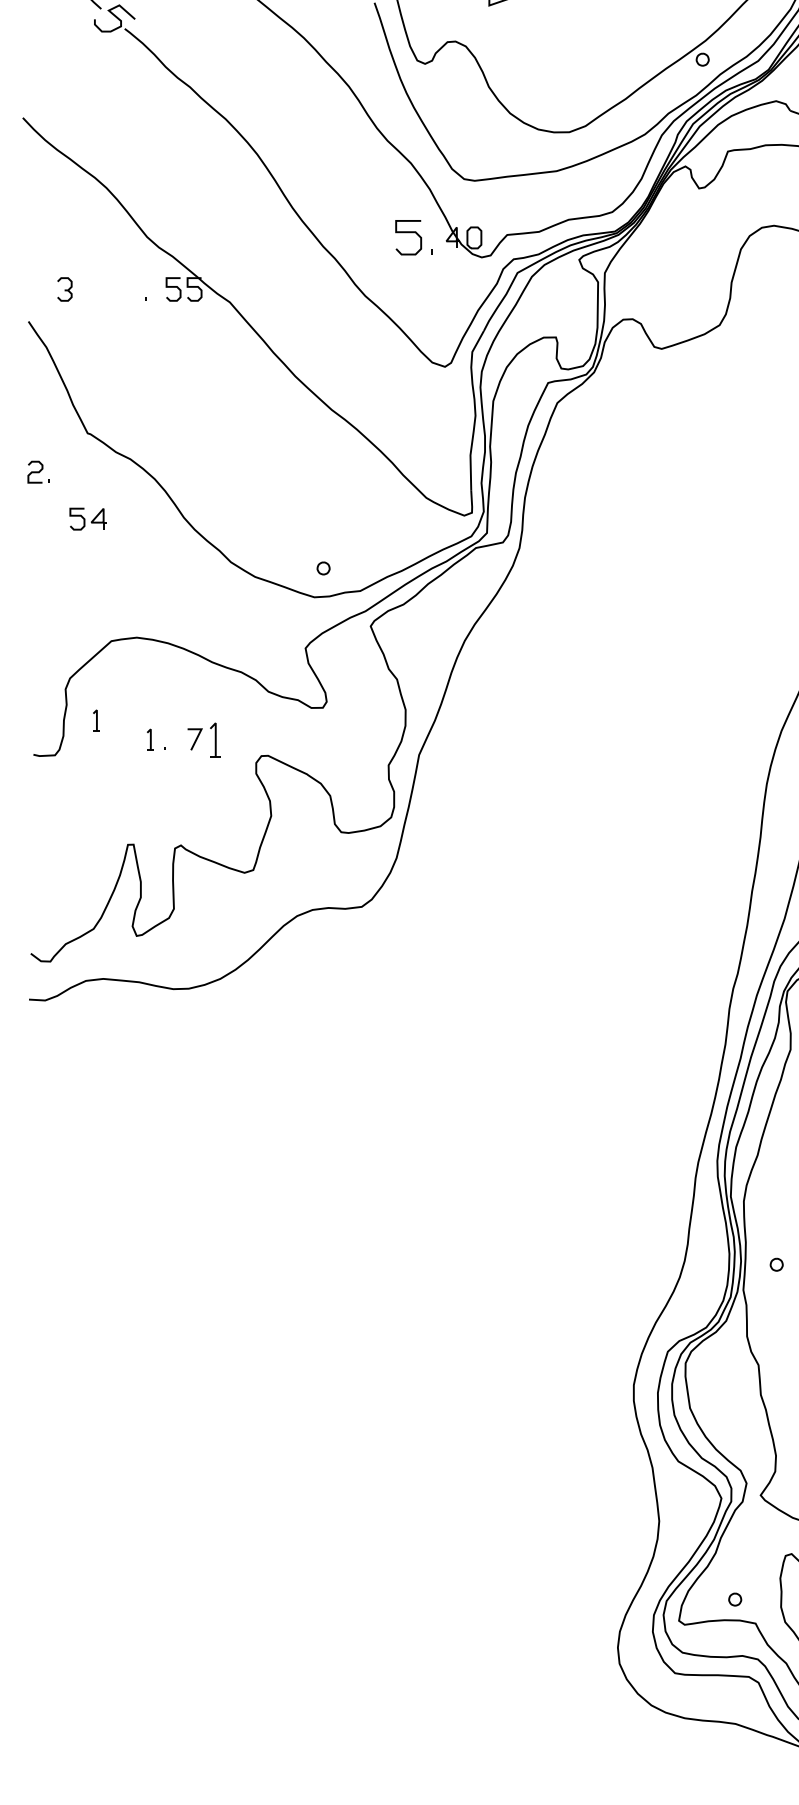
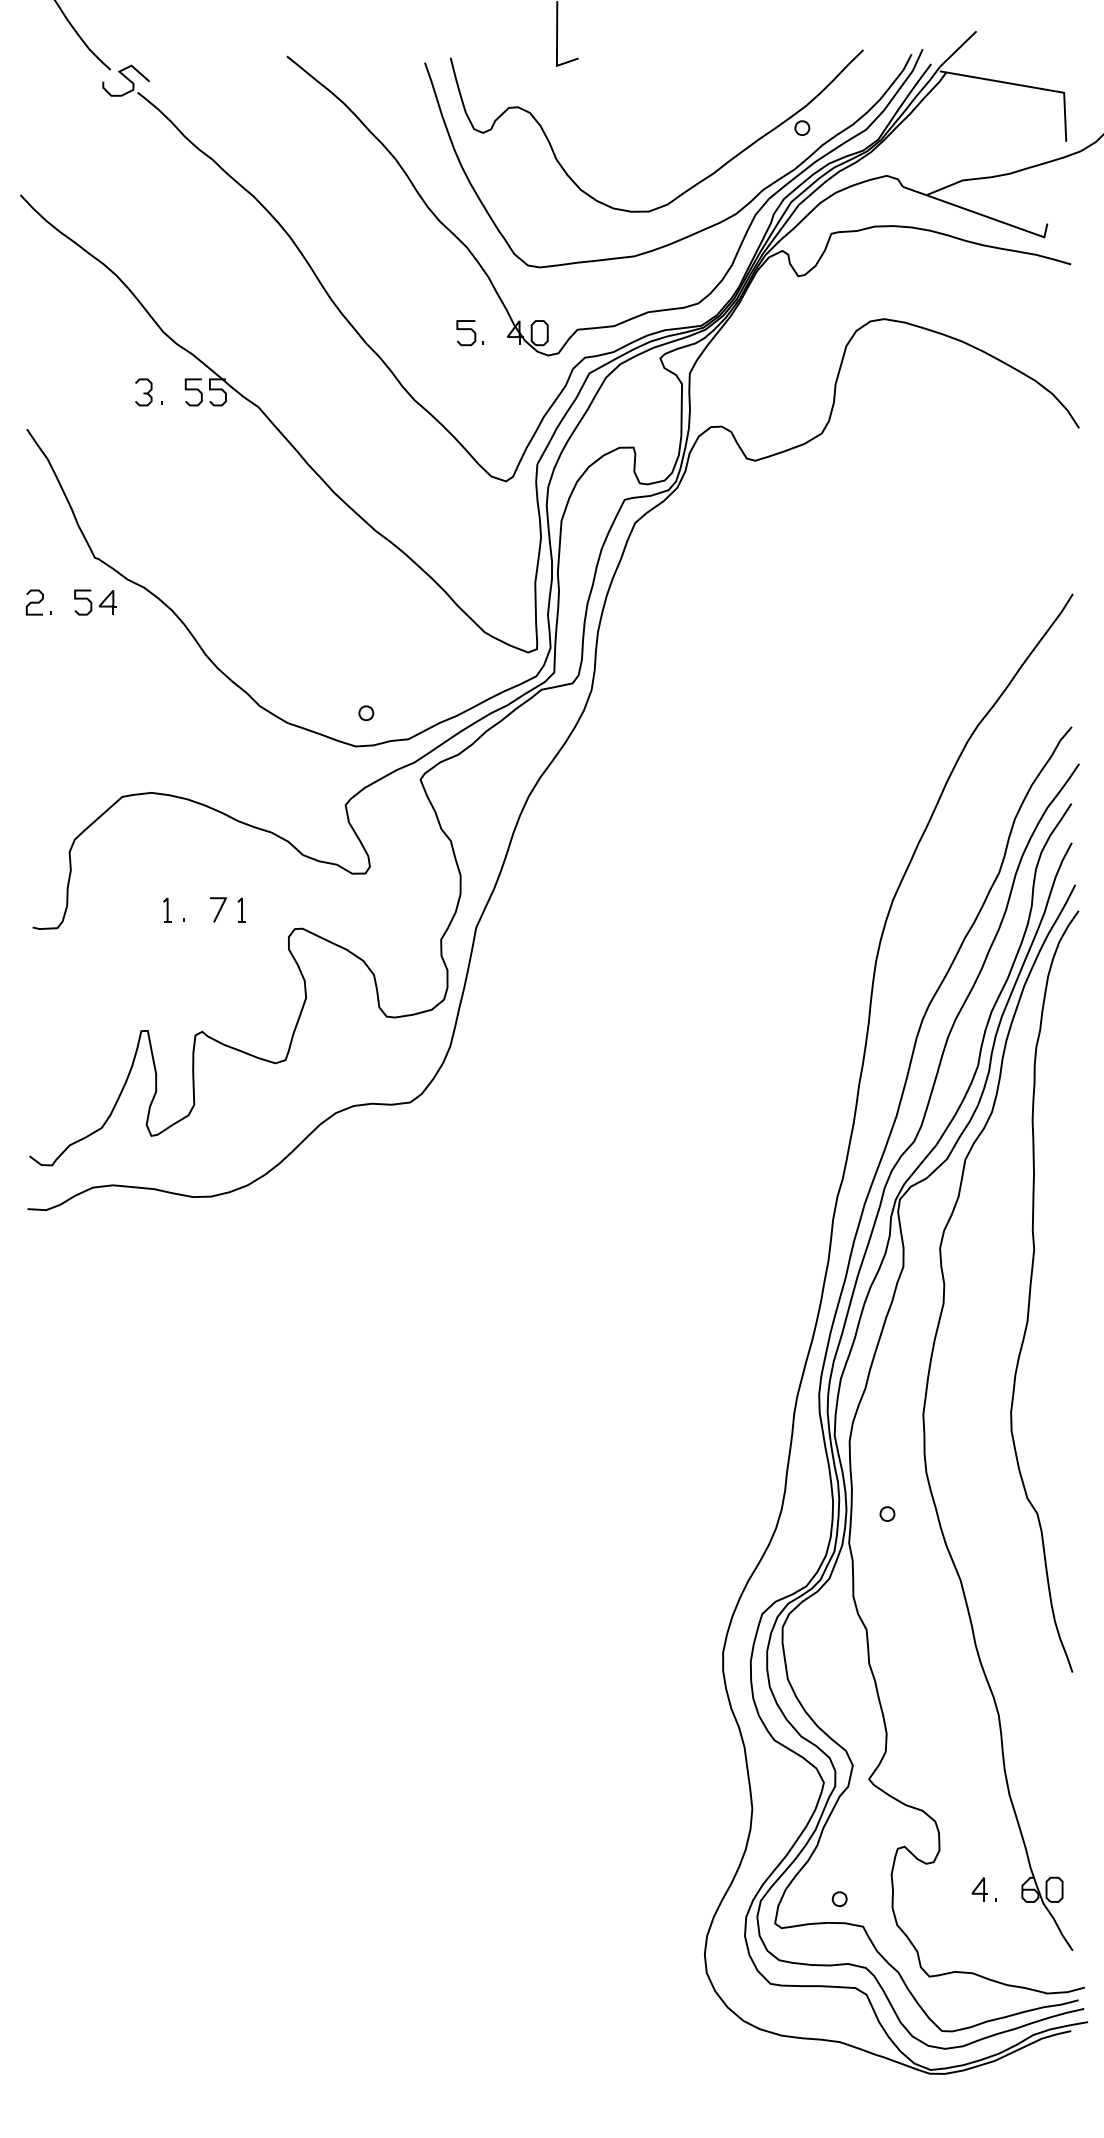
part: (413, 238) -> (469, 333), size x0.62
part: (64, 289) -> (143, 392), moved
part: (88, 519) -> (95, 602), moved
part: (96, 719) -> (105, 887), removed
part: (215, 739) -> (241, 909), size x0.62

